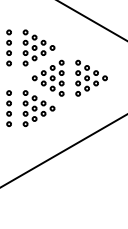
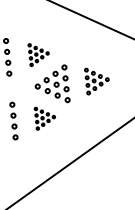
part: (38, 47) -> (38, 53), size x0.6
part: (91, 77) -> (97, 79), size x0.7
part: (38, 108) -> (44, 117), size x0.6

